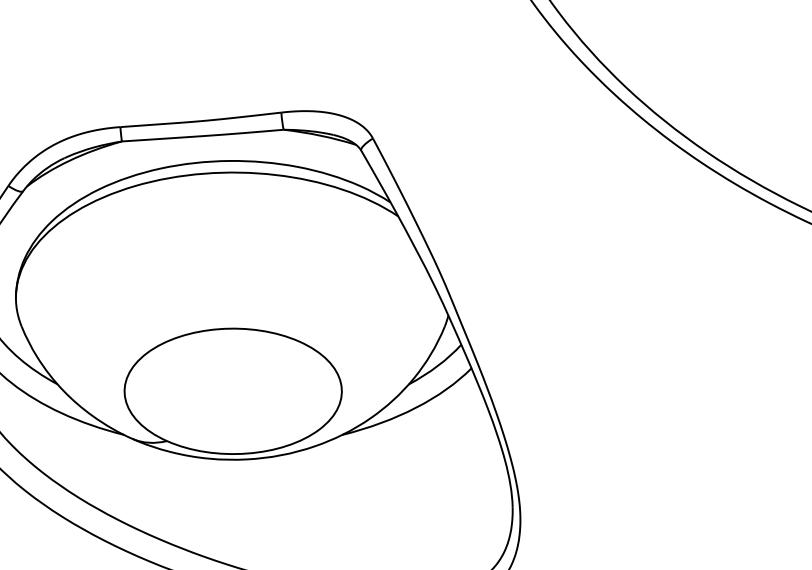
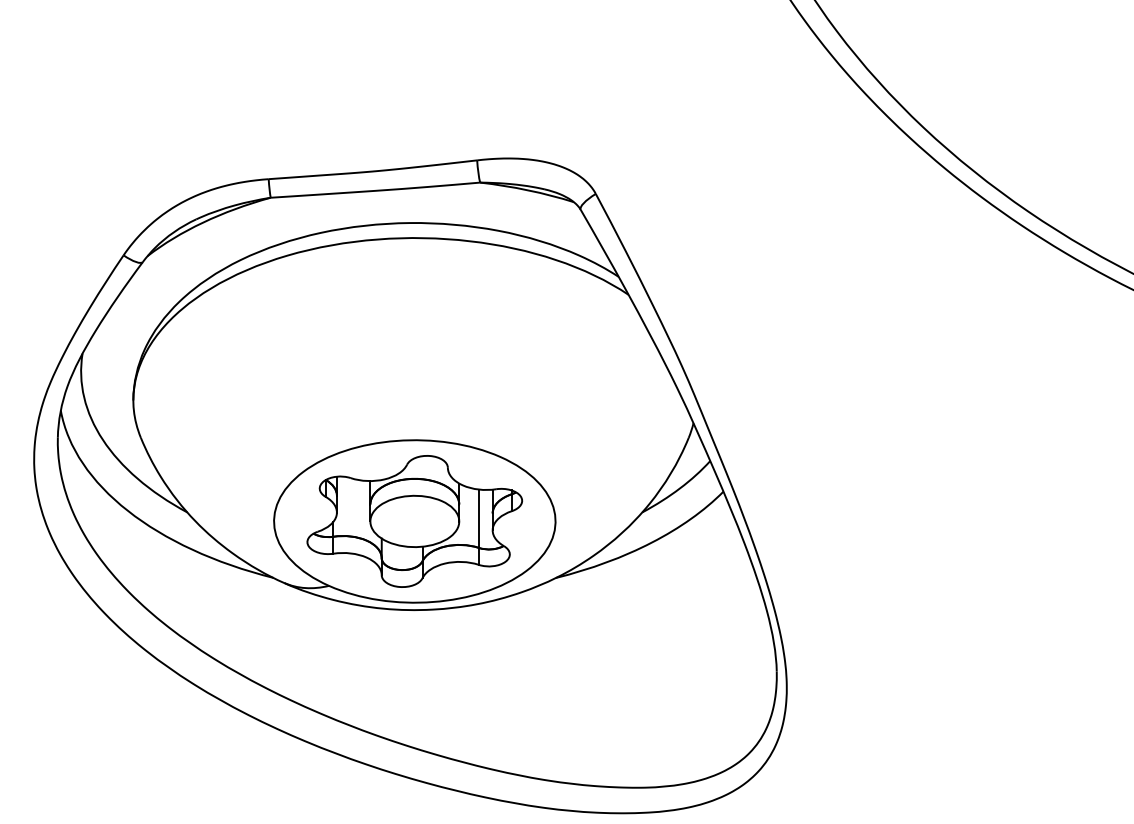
part: (232, 391) -> (414, 521), added

